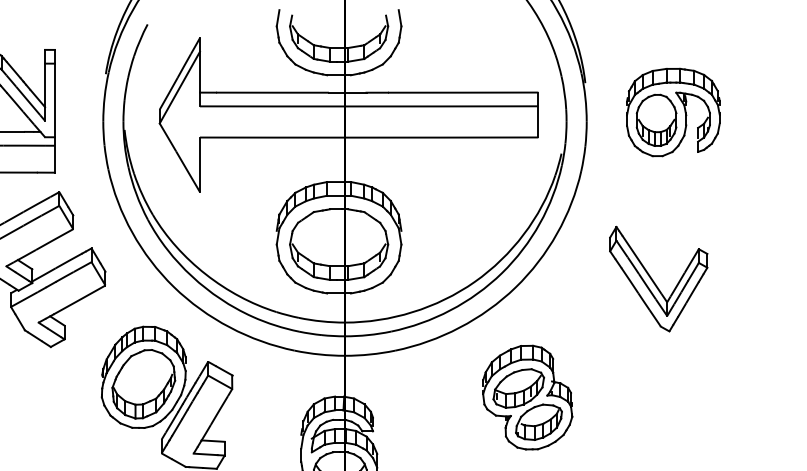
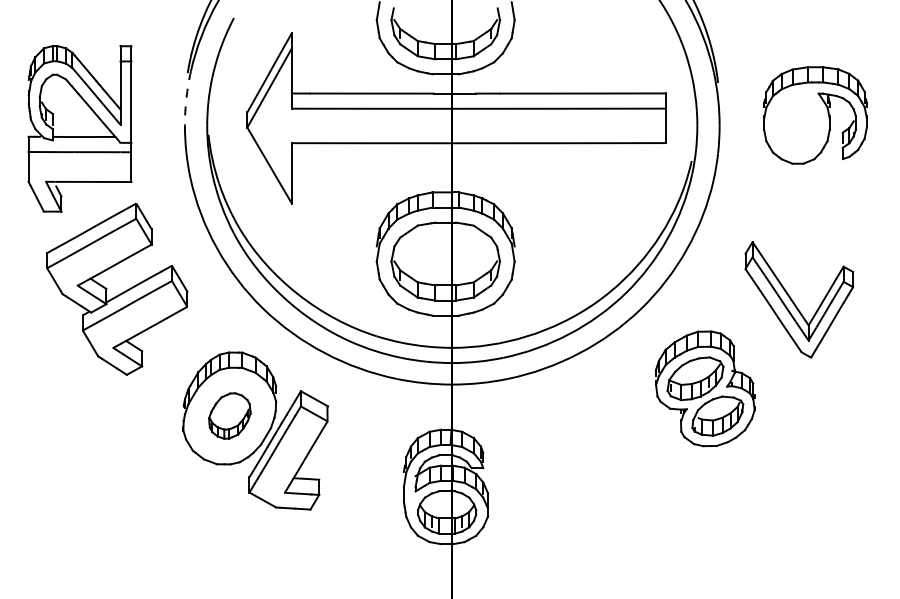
arc: (104, 97) -> (186, 98), solid -> dashed
part: (656, 120) -> (796, 124), removed
part: (143, 383) -> (229, 415), size x0.6
part: (527, 397) -> (705, 388), moved

